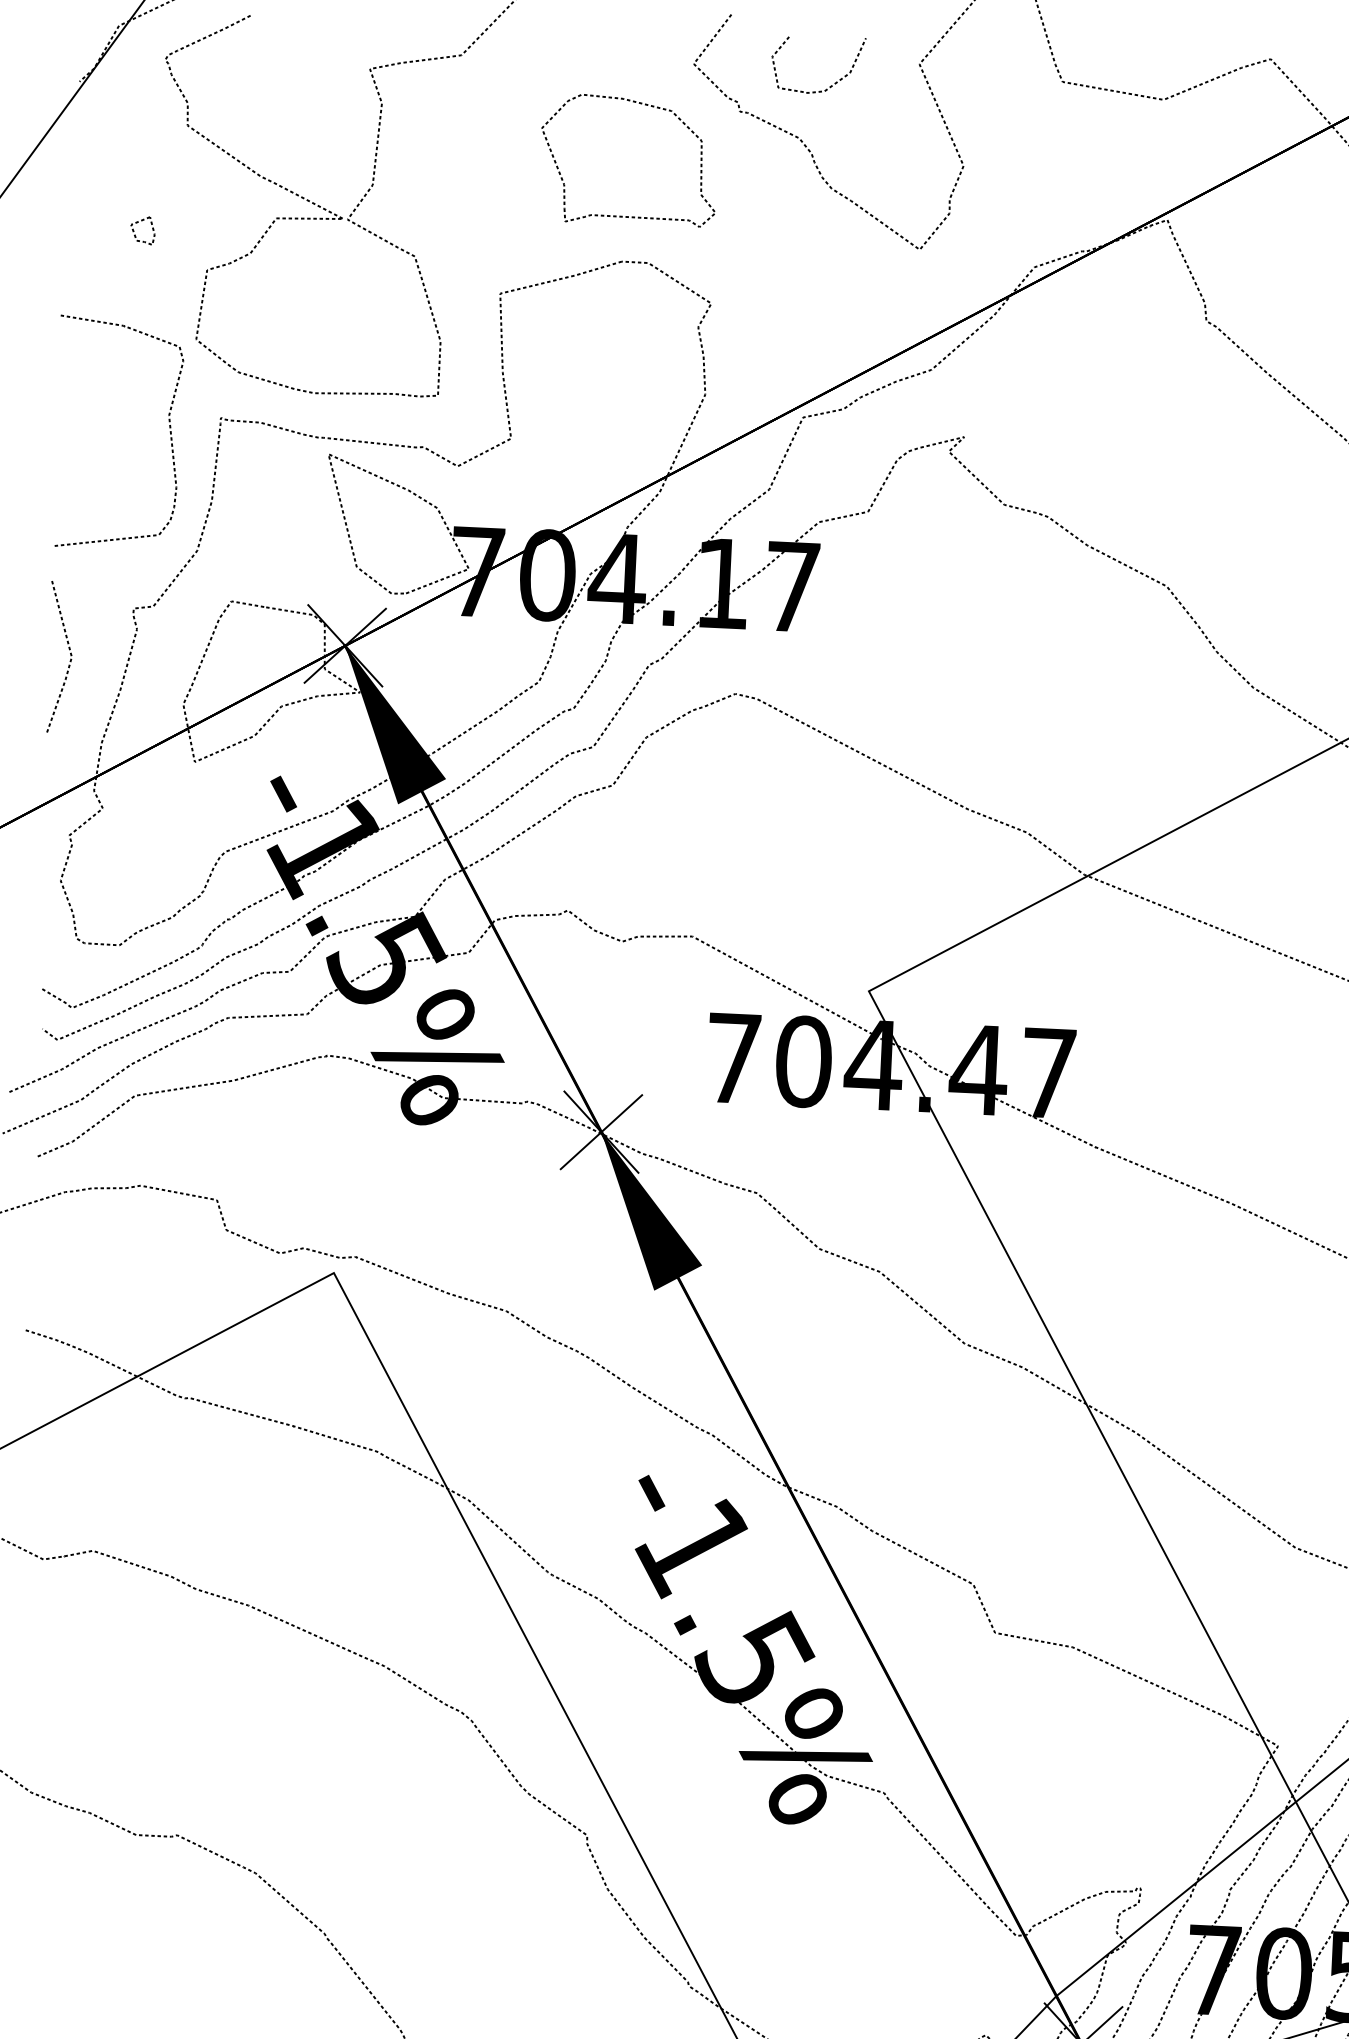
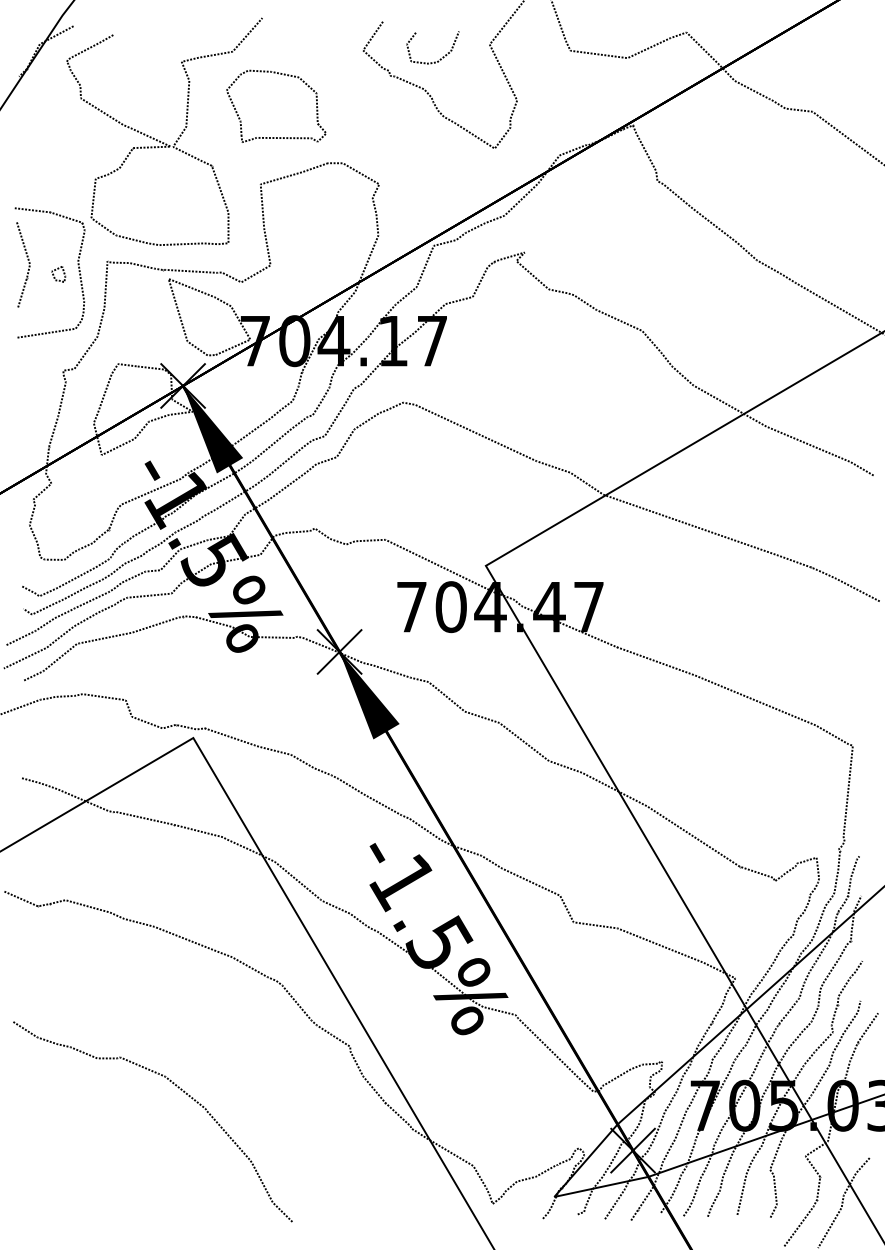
part: (646, 106) -> (284, 75), moved
part: (142, 230) -> (58, 274), moved
line: (69, 655) -> (28, 263), moved

